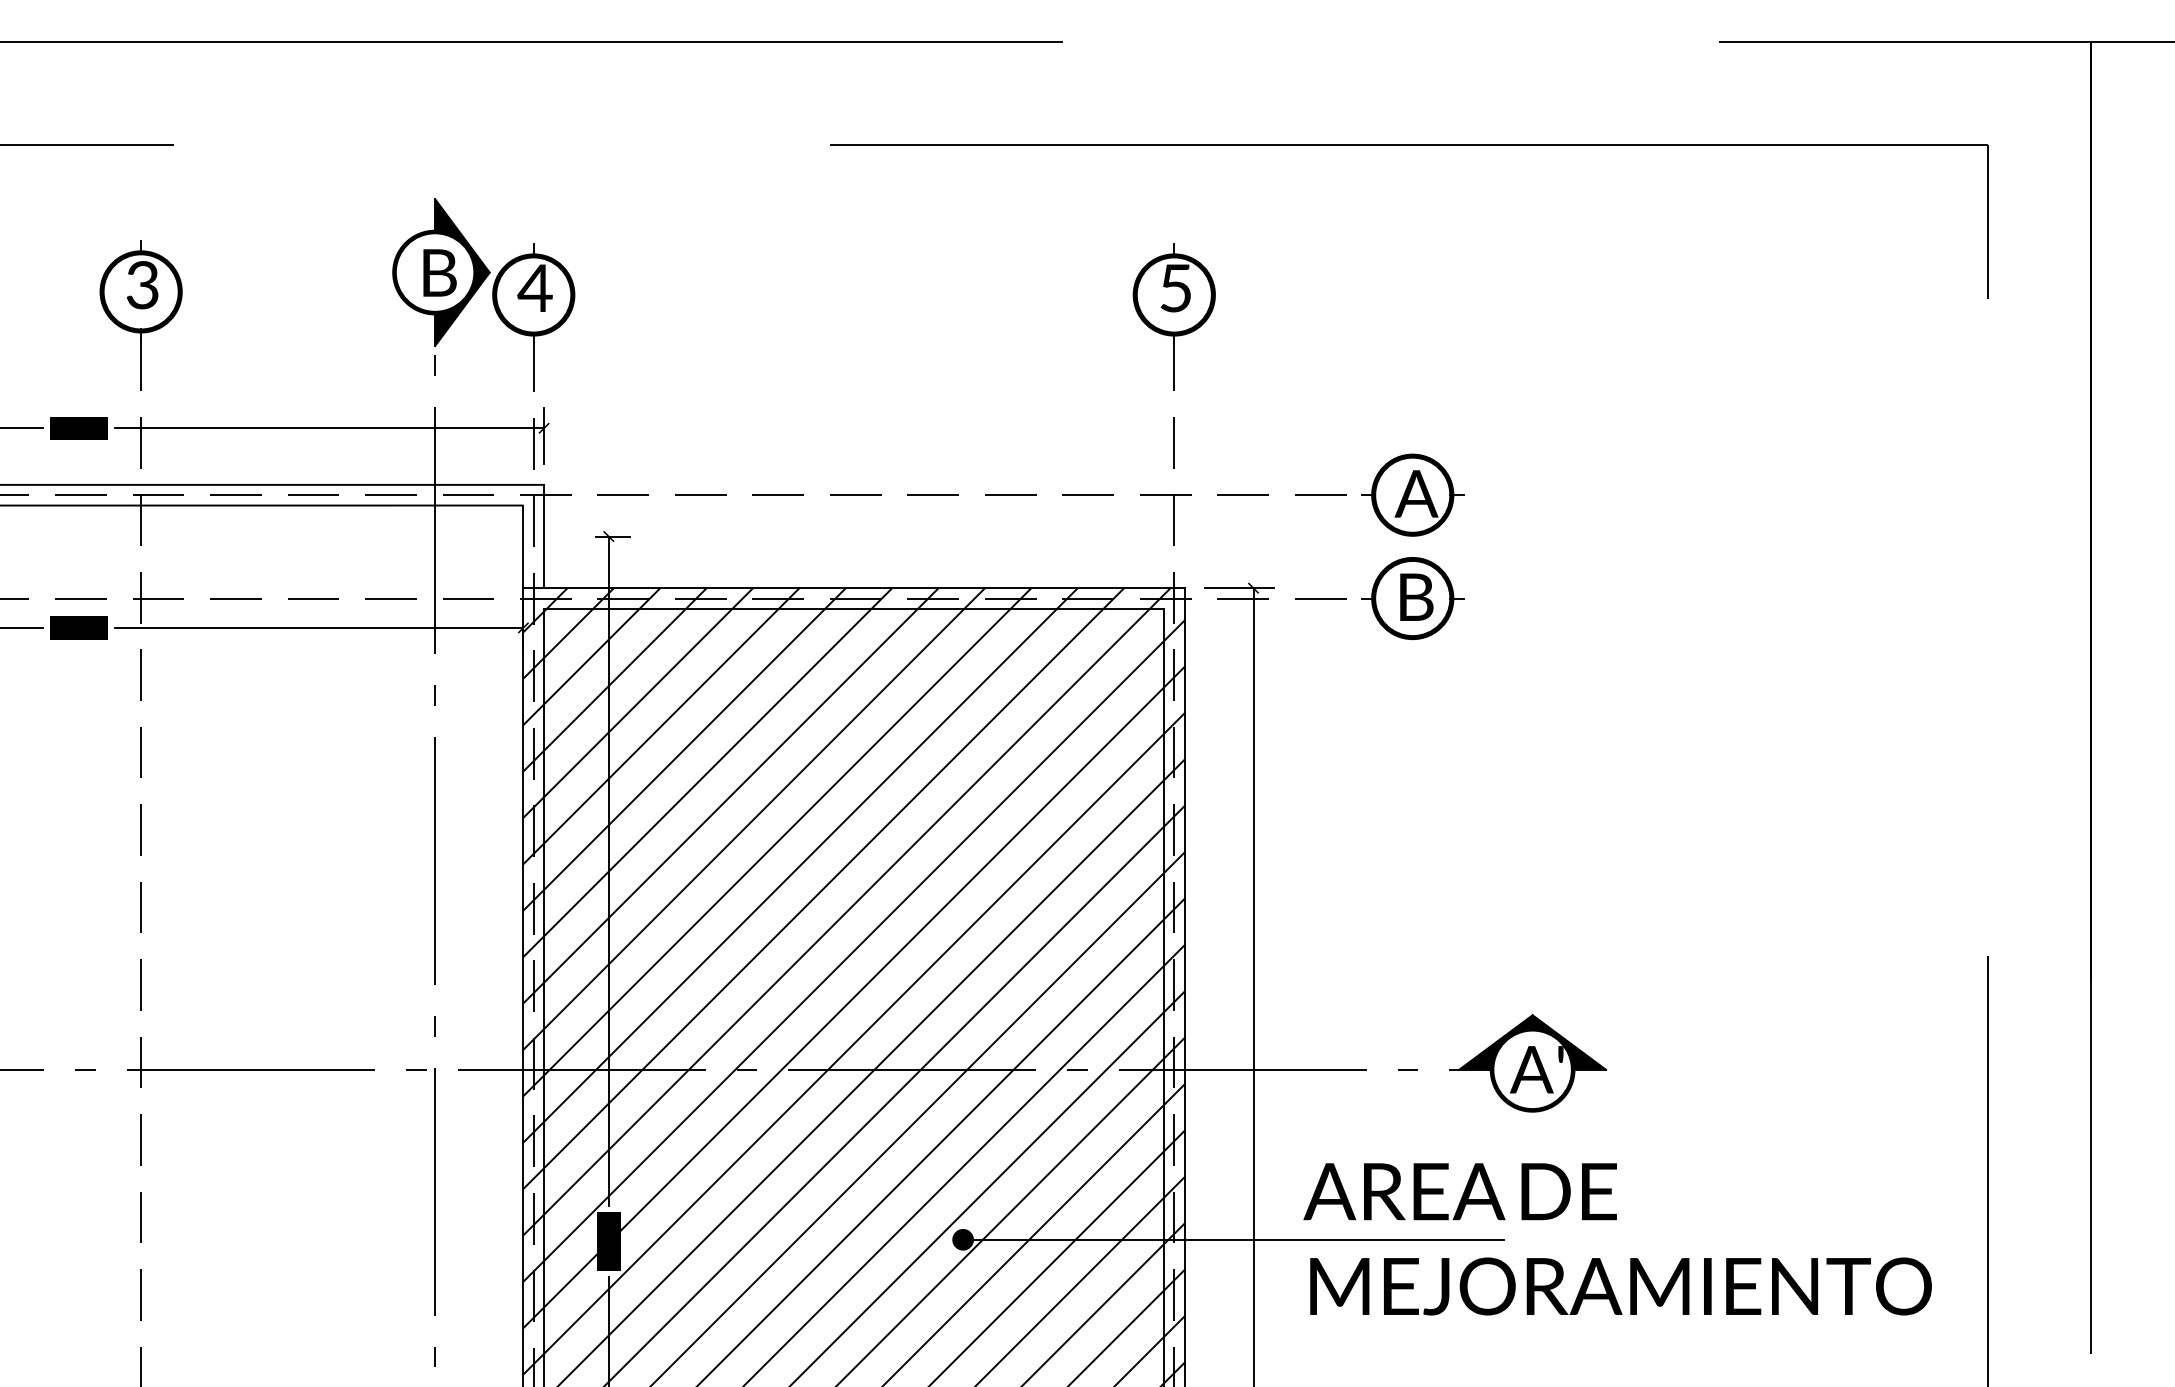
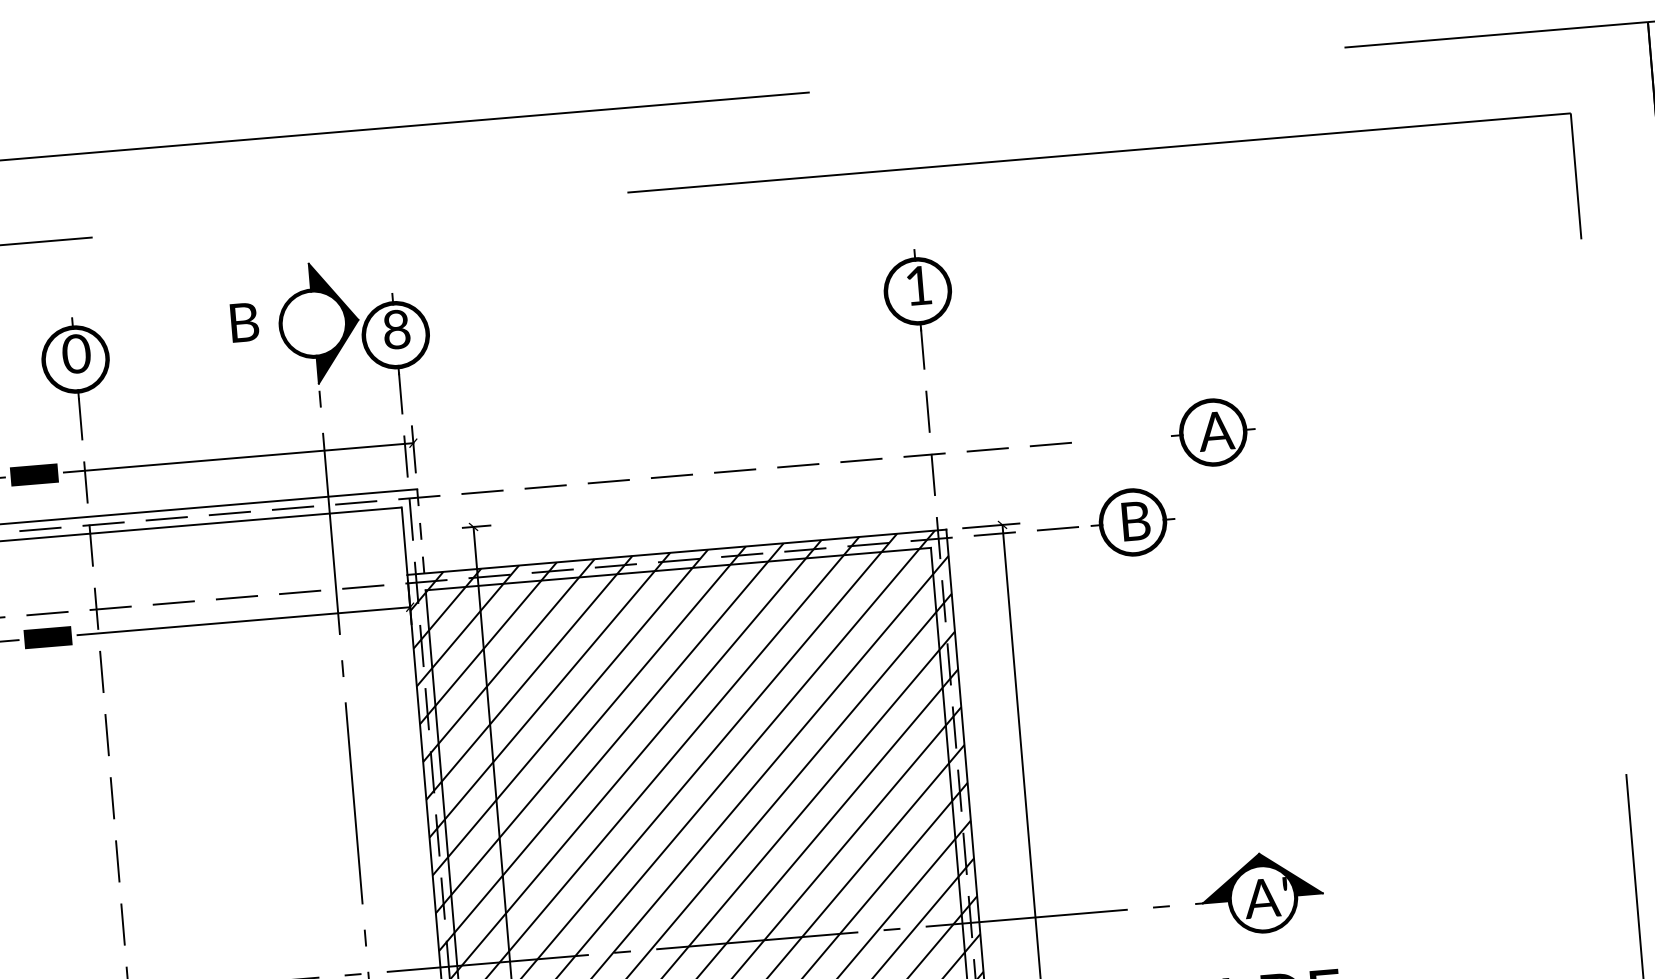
text: (439, 272) -> (244, 322), moved
text: (142, 285) -> (76, 354), 3 -> 0
text: (534, 288) -> (395, 329), 4 -> 8
text: (1175, 288) -> (918, 286), 5 -> 1
part: (1412, 494) -> (1213, 431), moved
line: (544, 536) -> (421, 531), solid -> dashed

